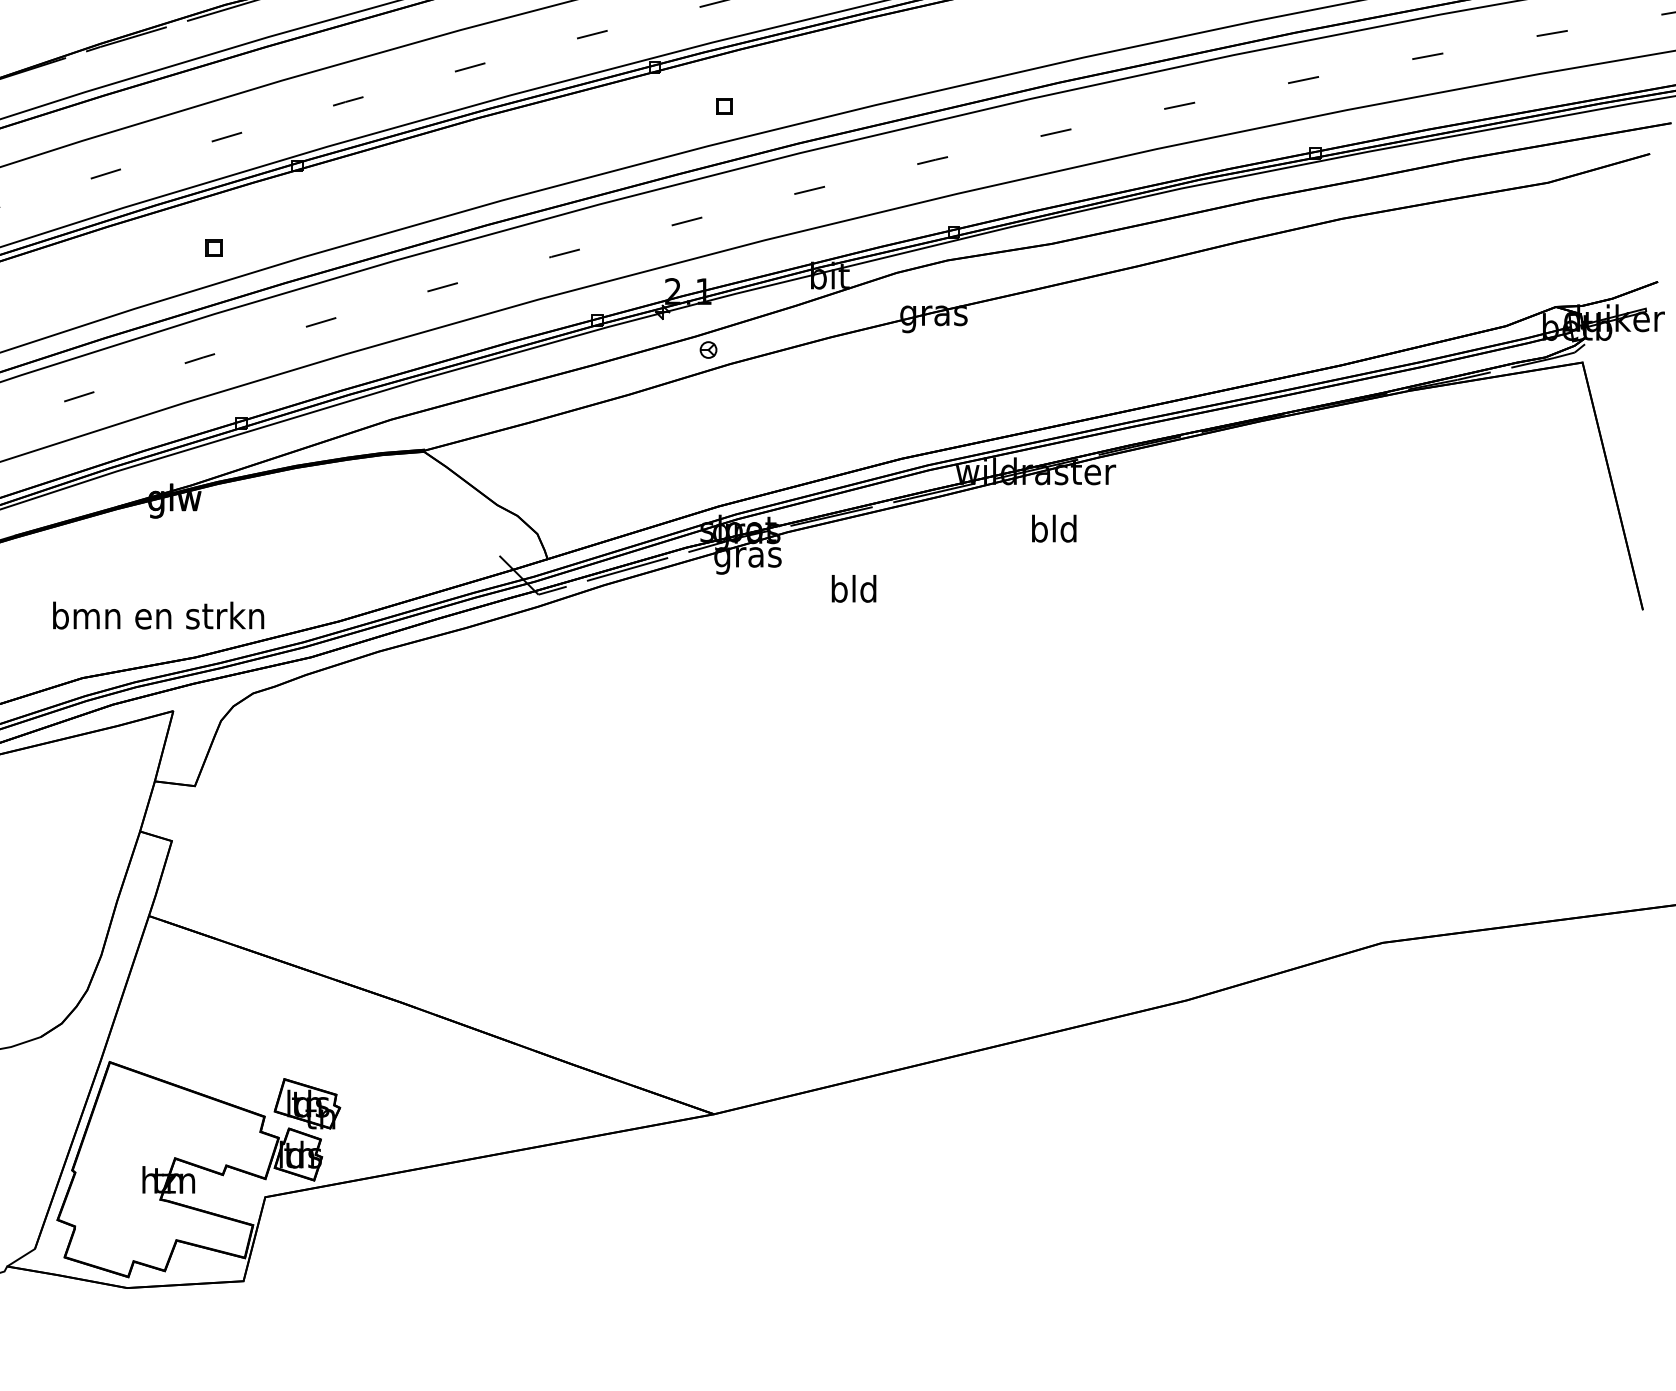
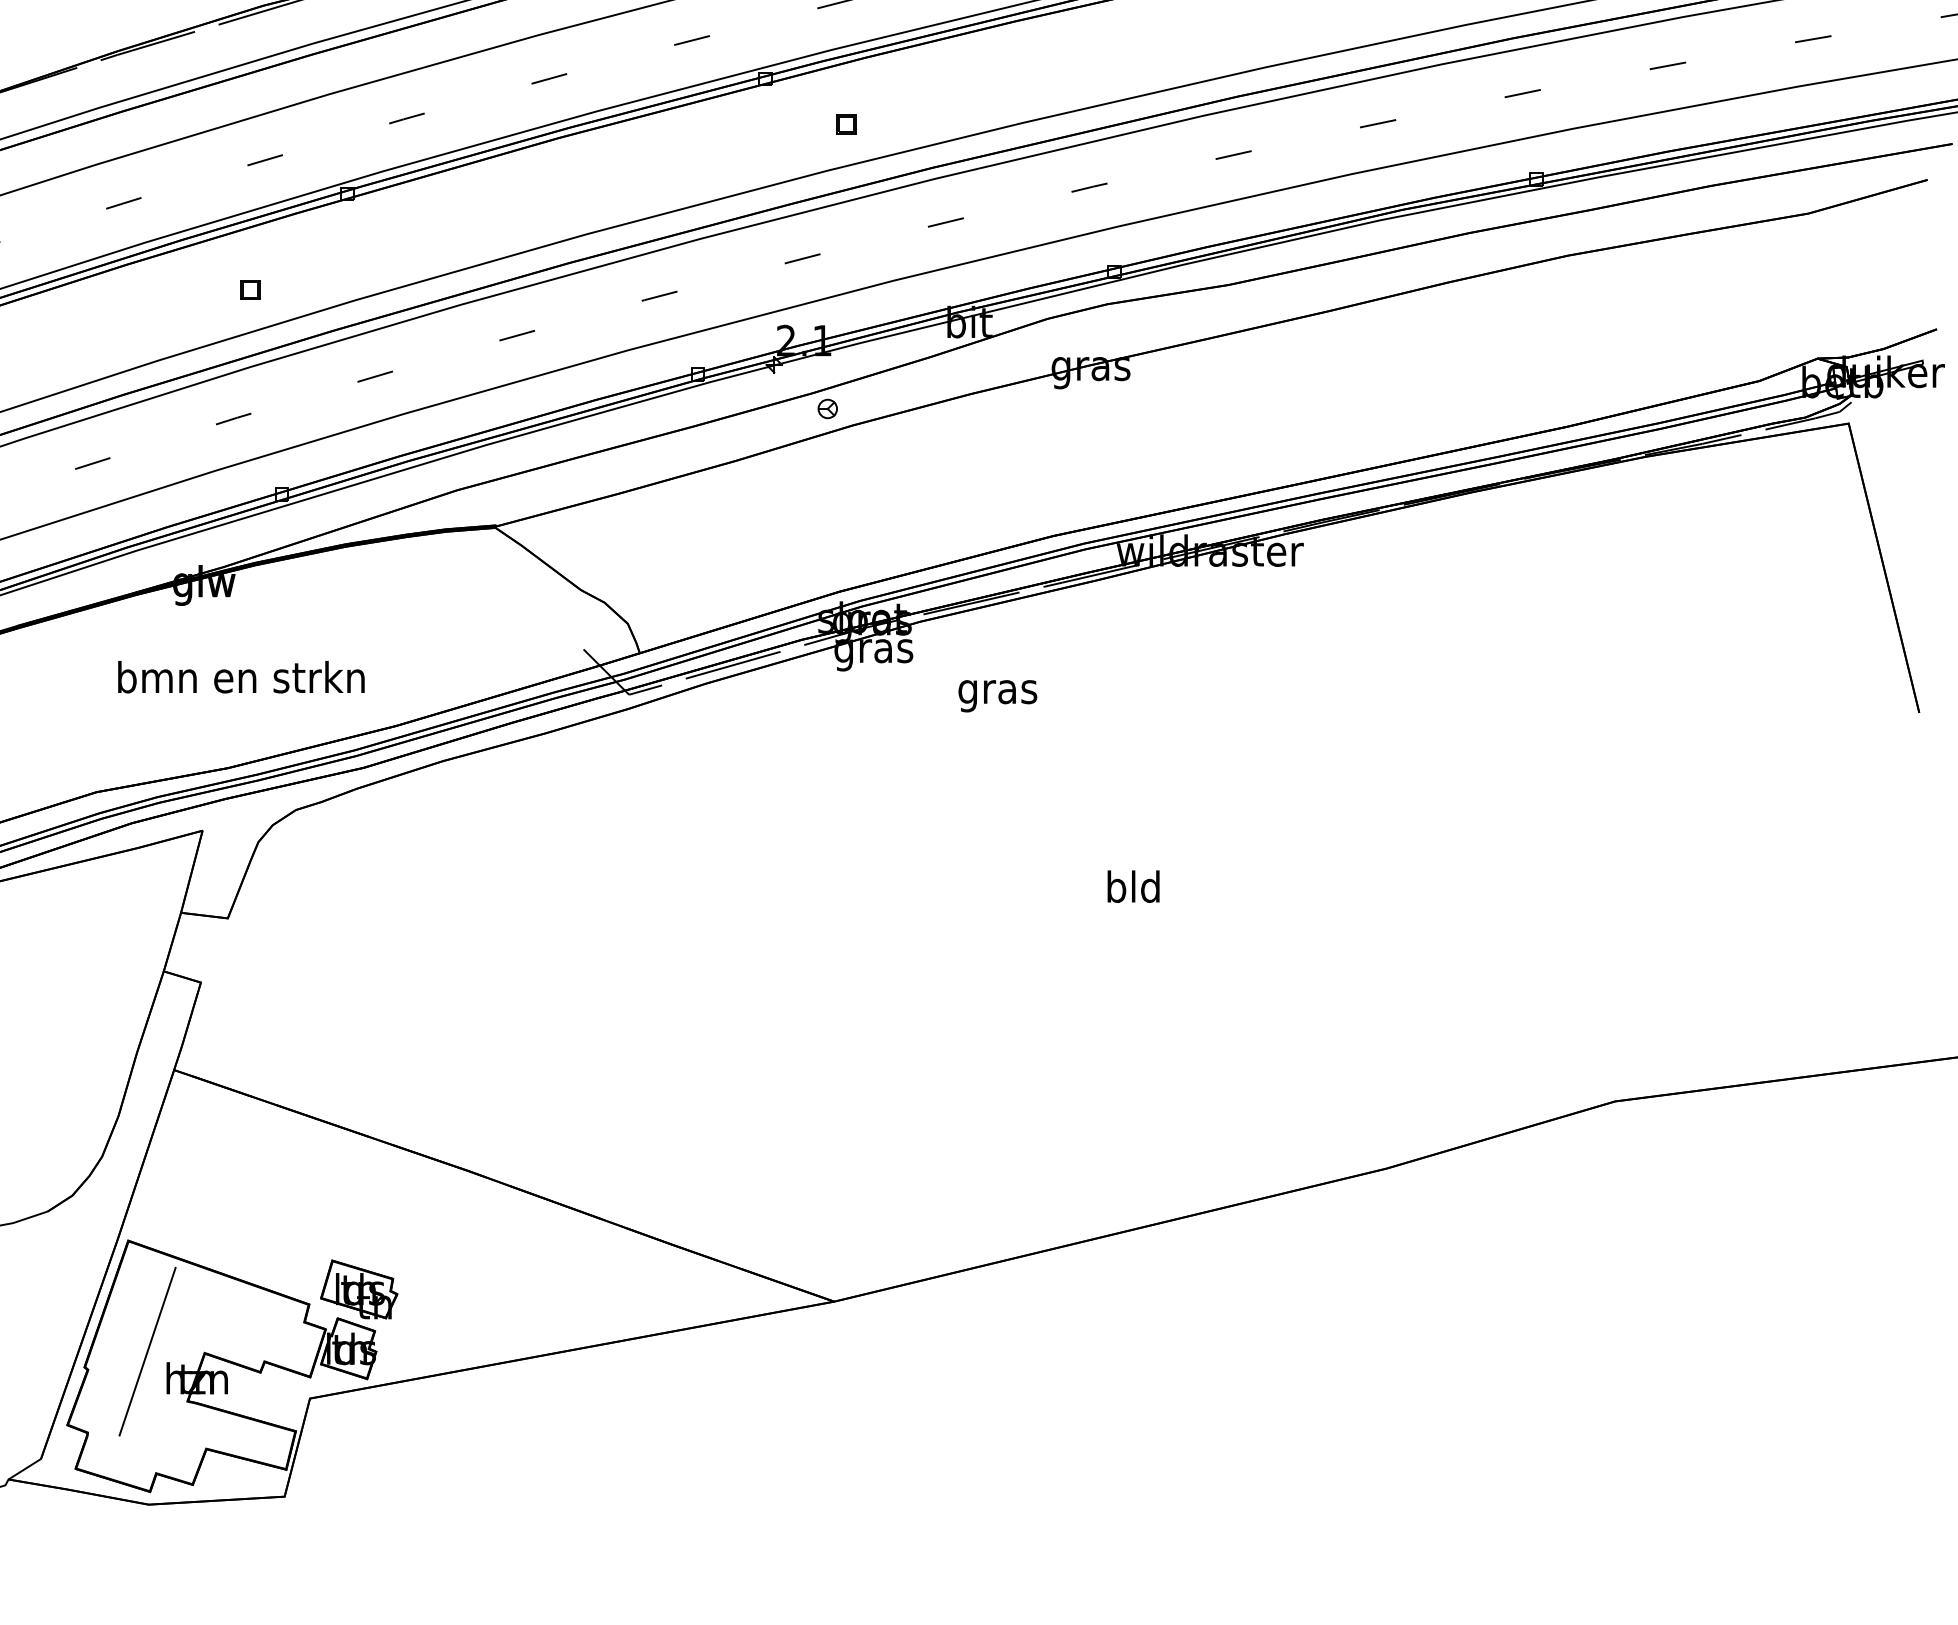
text: (1054, 528) -> (1133, 886), moved
text: (853, 591) -> (997, 691), bld -> gras
text: (158, 615) -> (241, 677), moved
line: (126, 1156) -> (147, 1351), added

